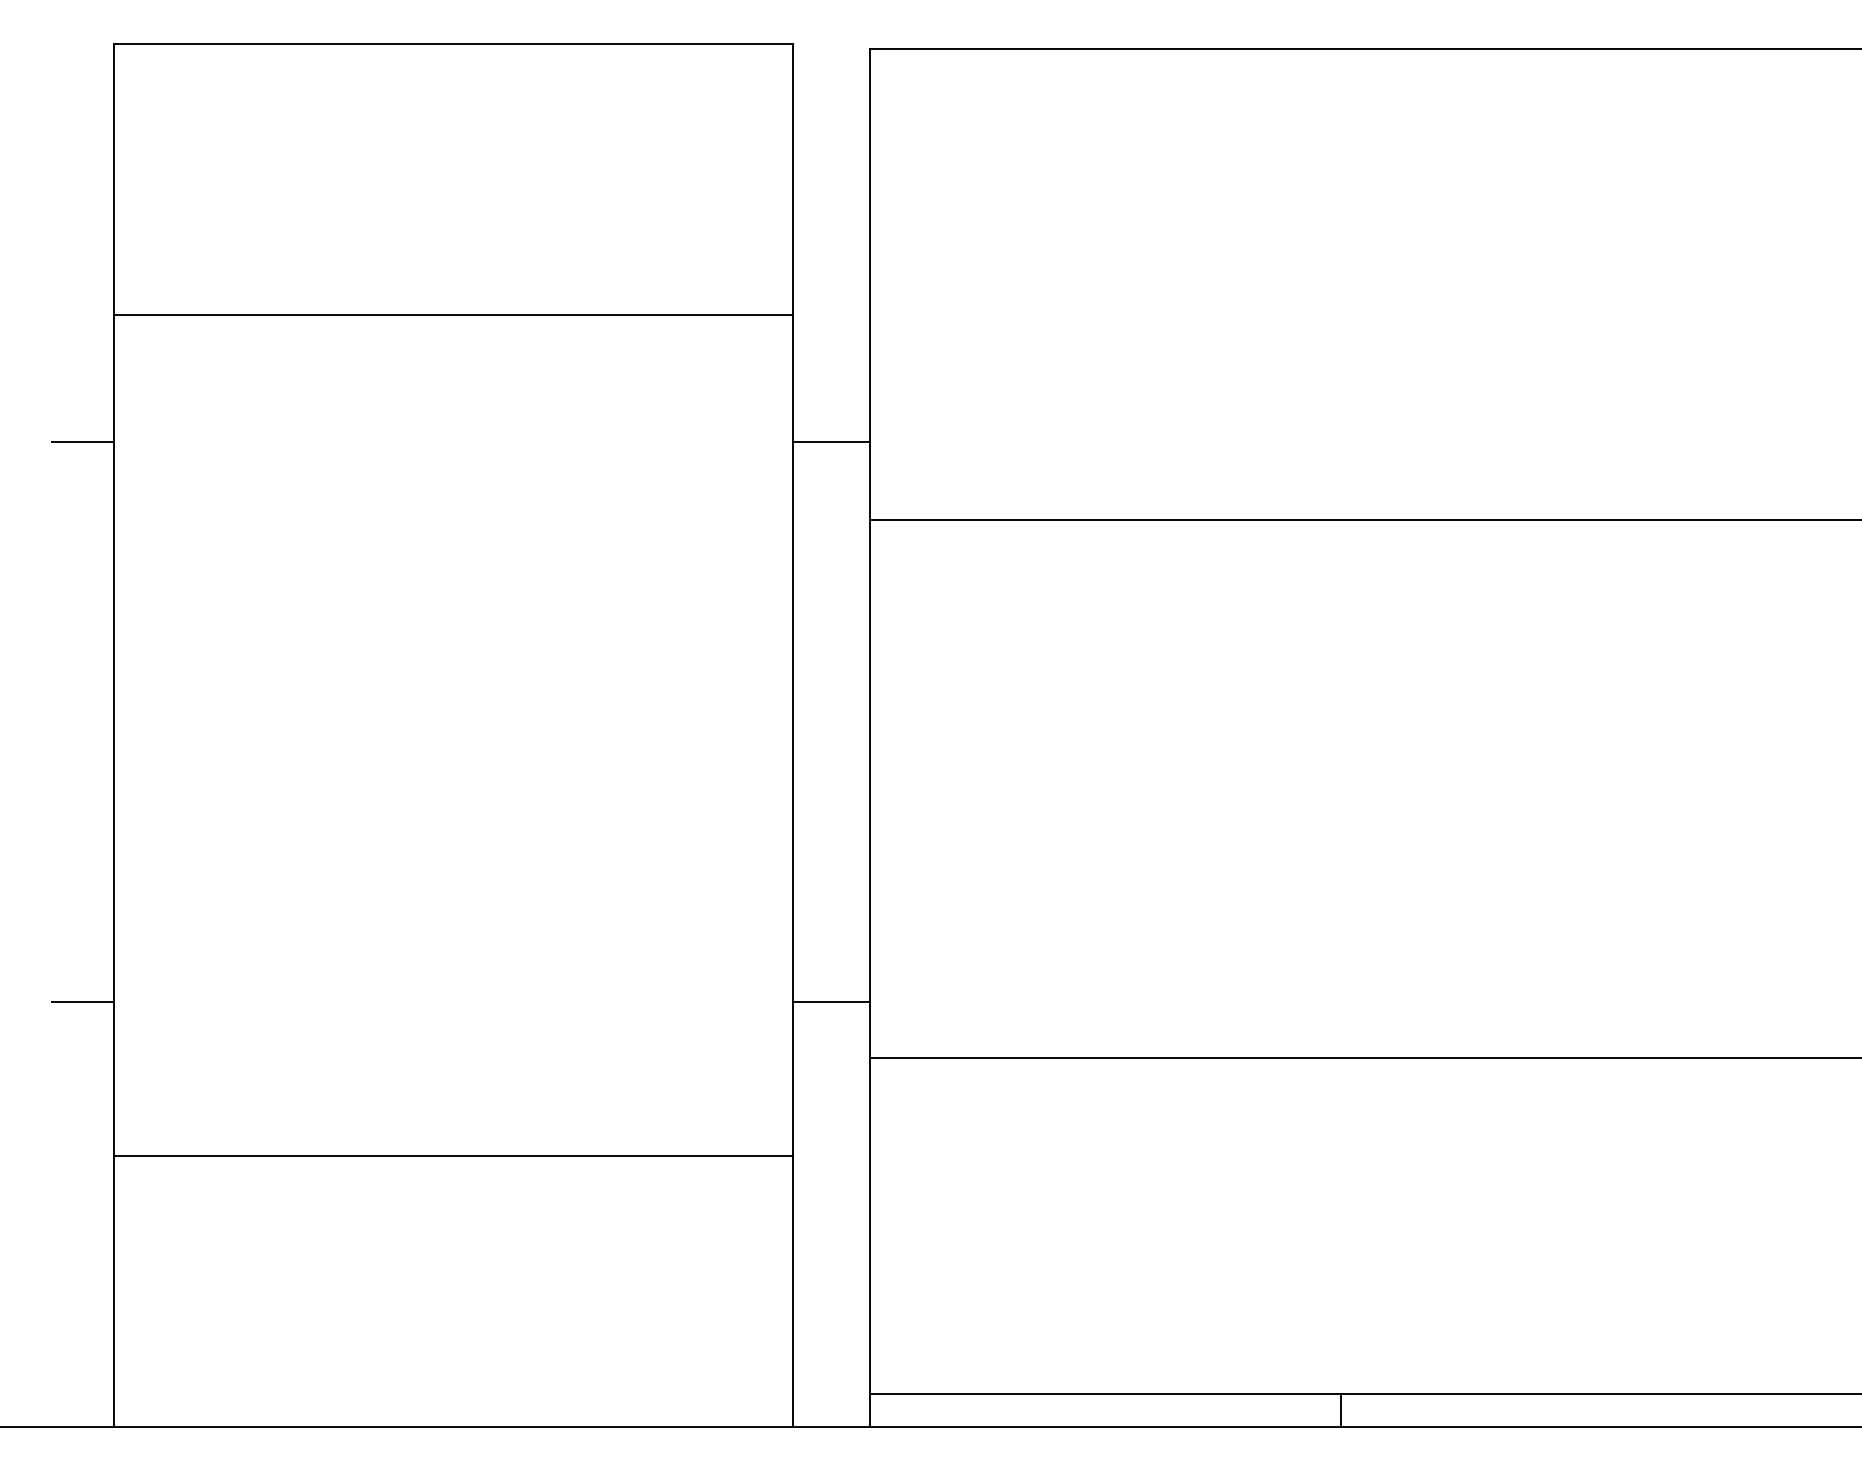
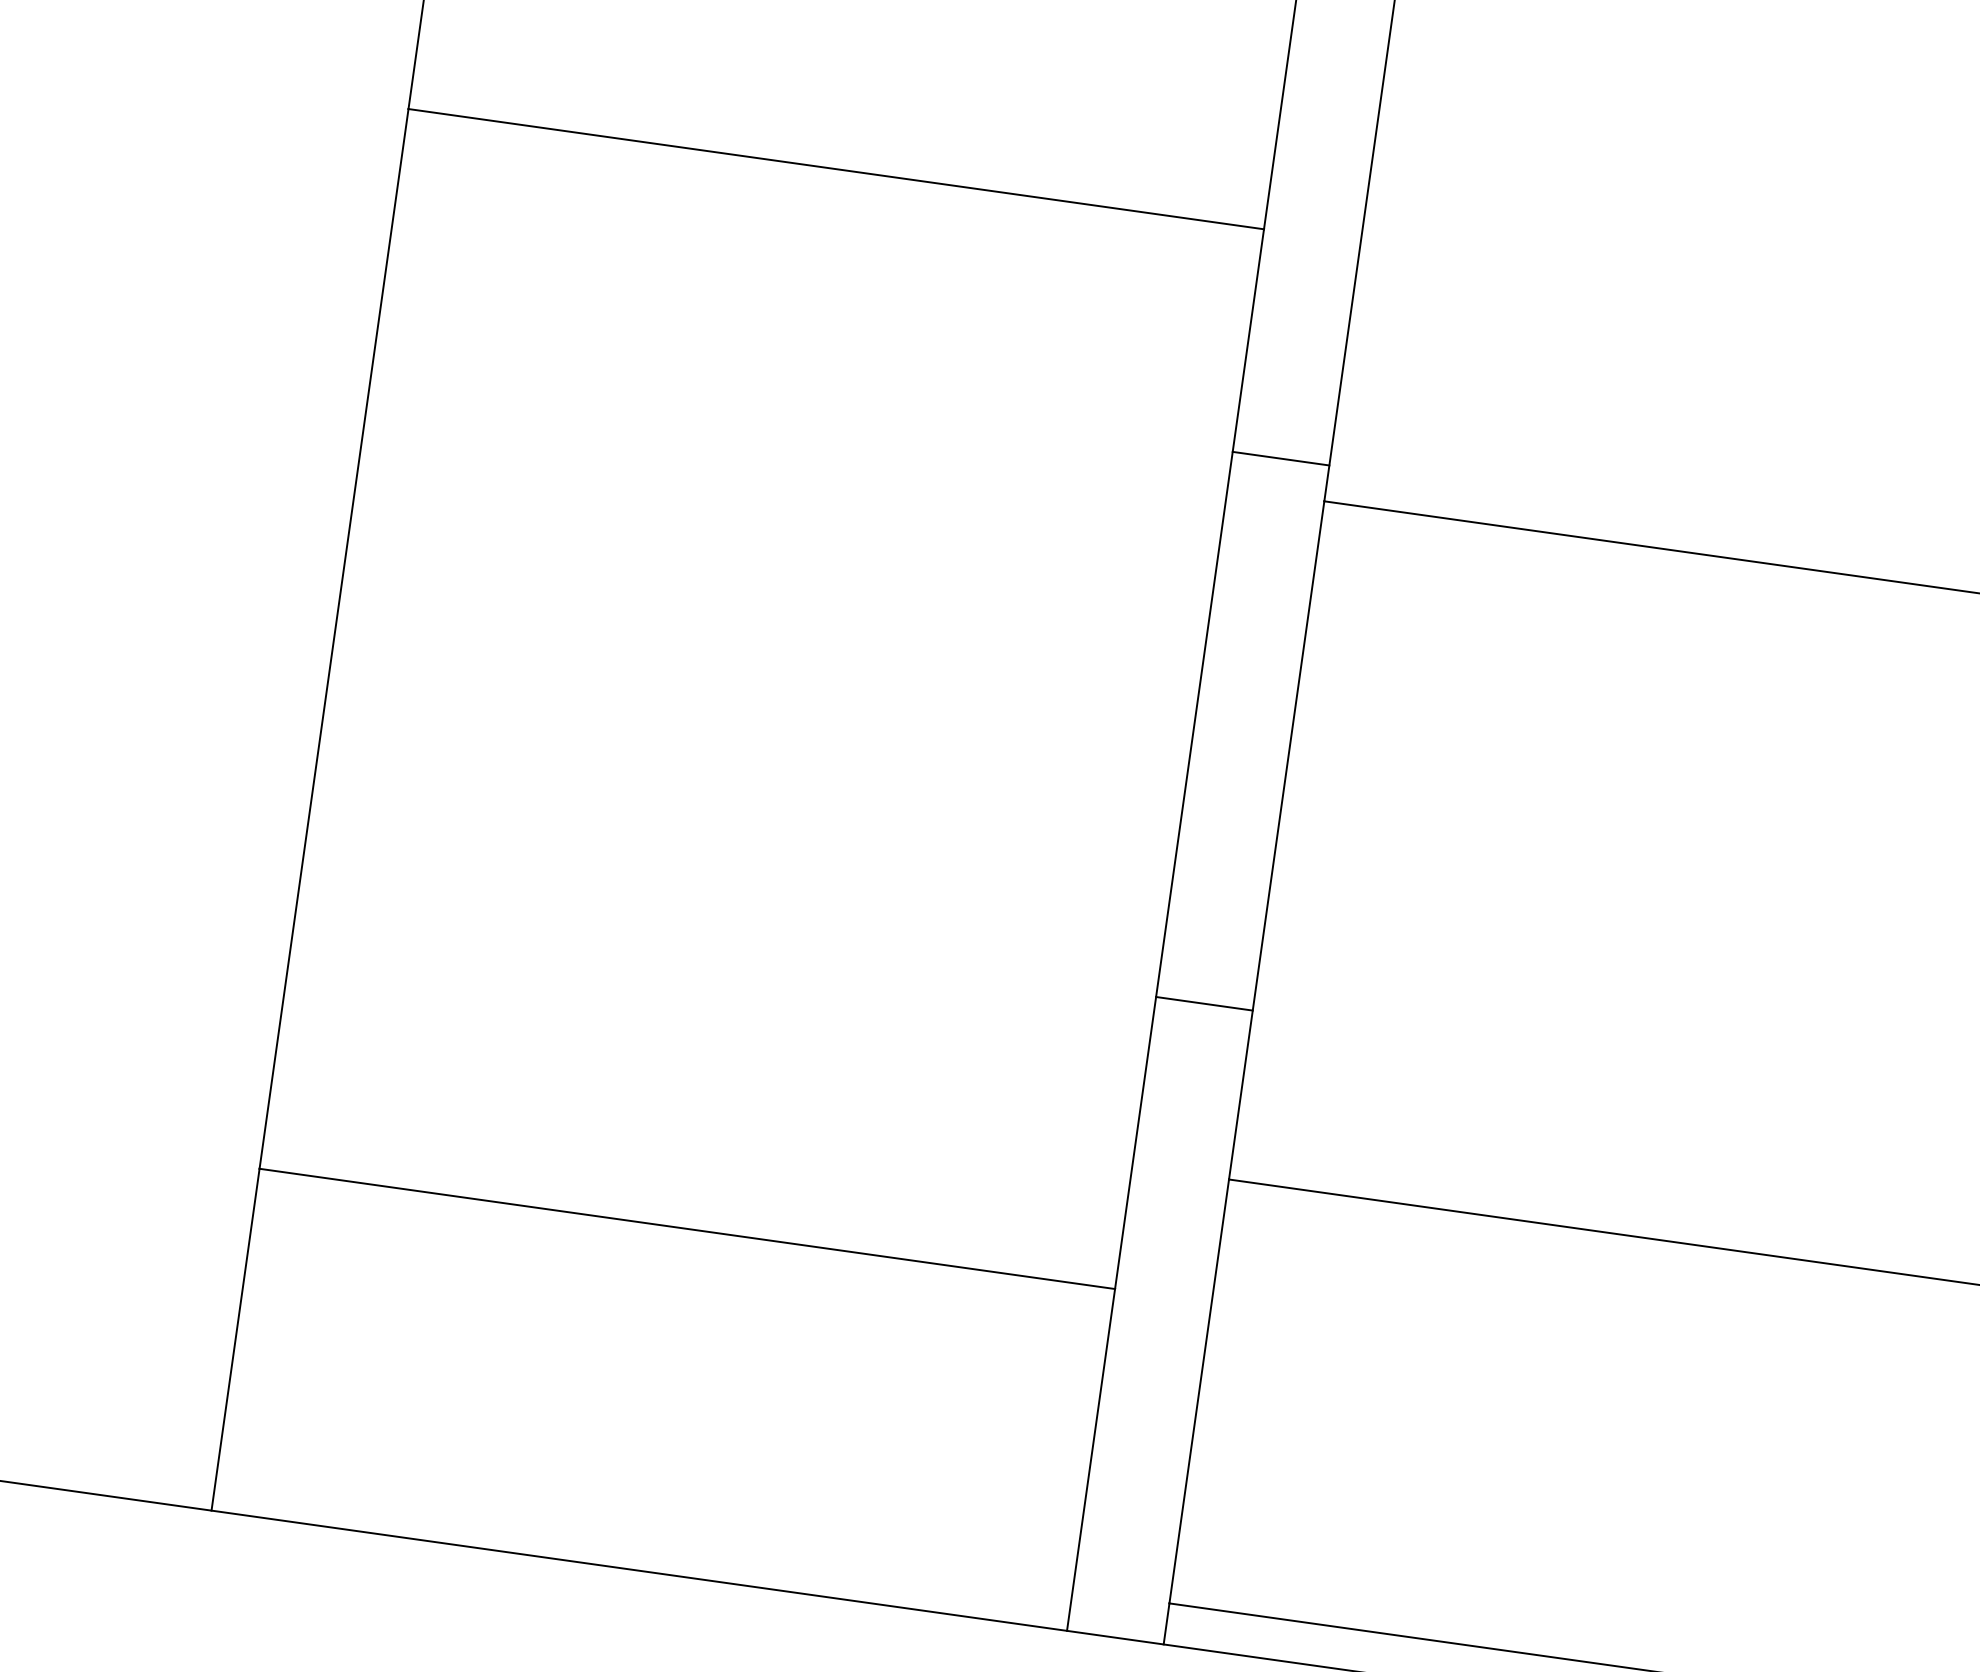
line: (82, 441) -> (345, 262), removed
line: (831, 441) -> (1281, 458), moved
line: (82, 1002) -> (246, 969), removed
line: (831, 1002) -> (1204, 1004), moved

